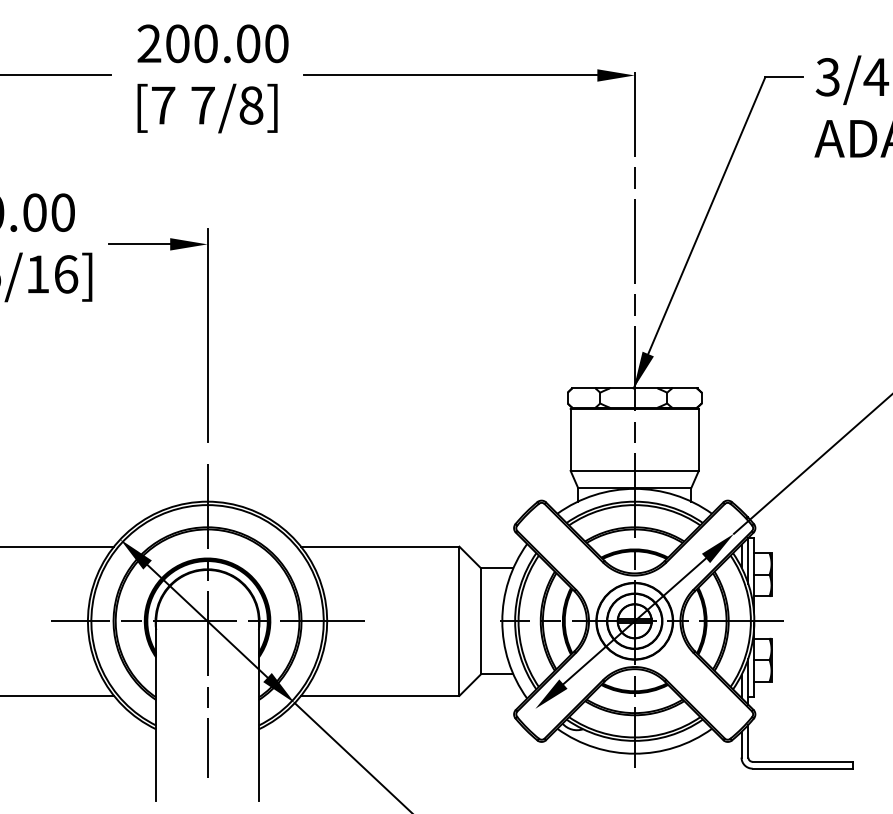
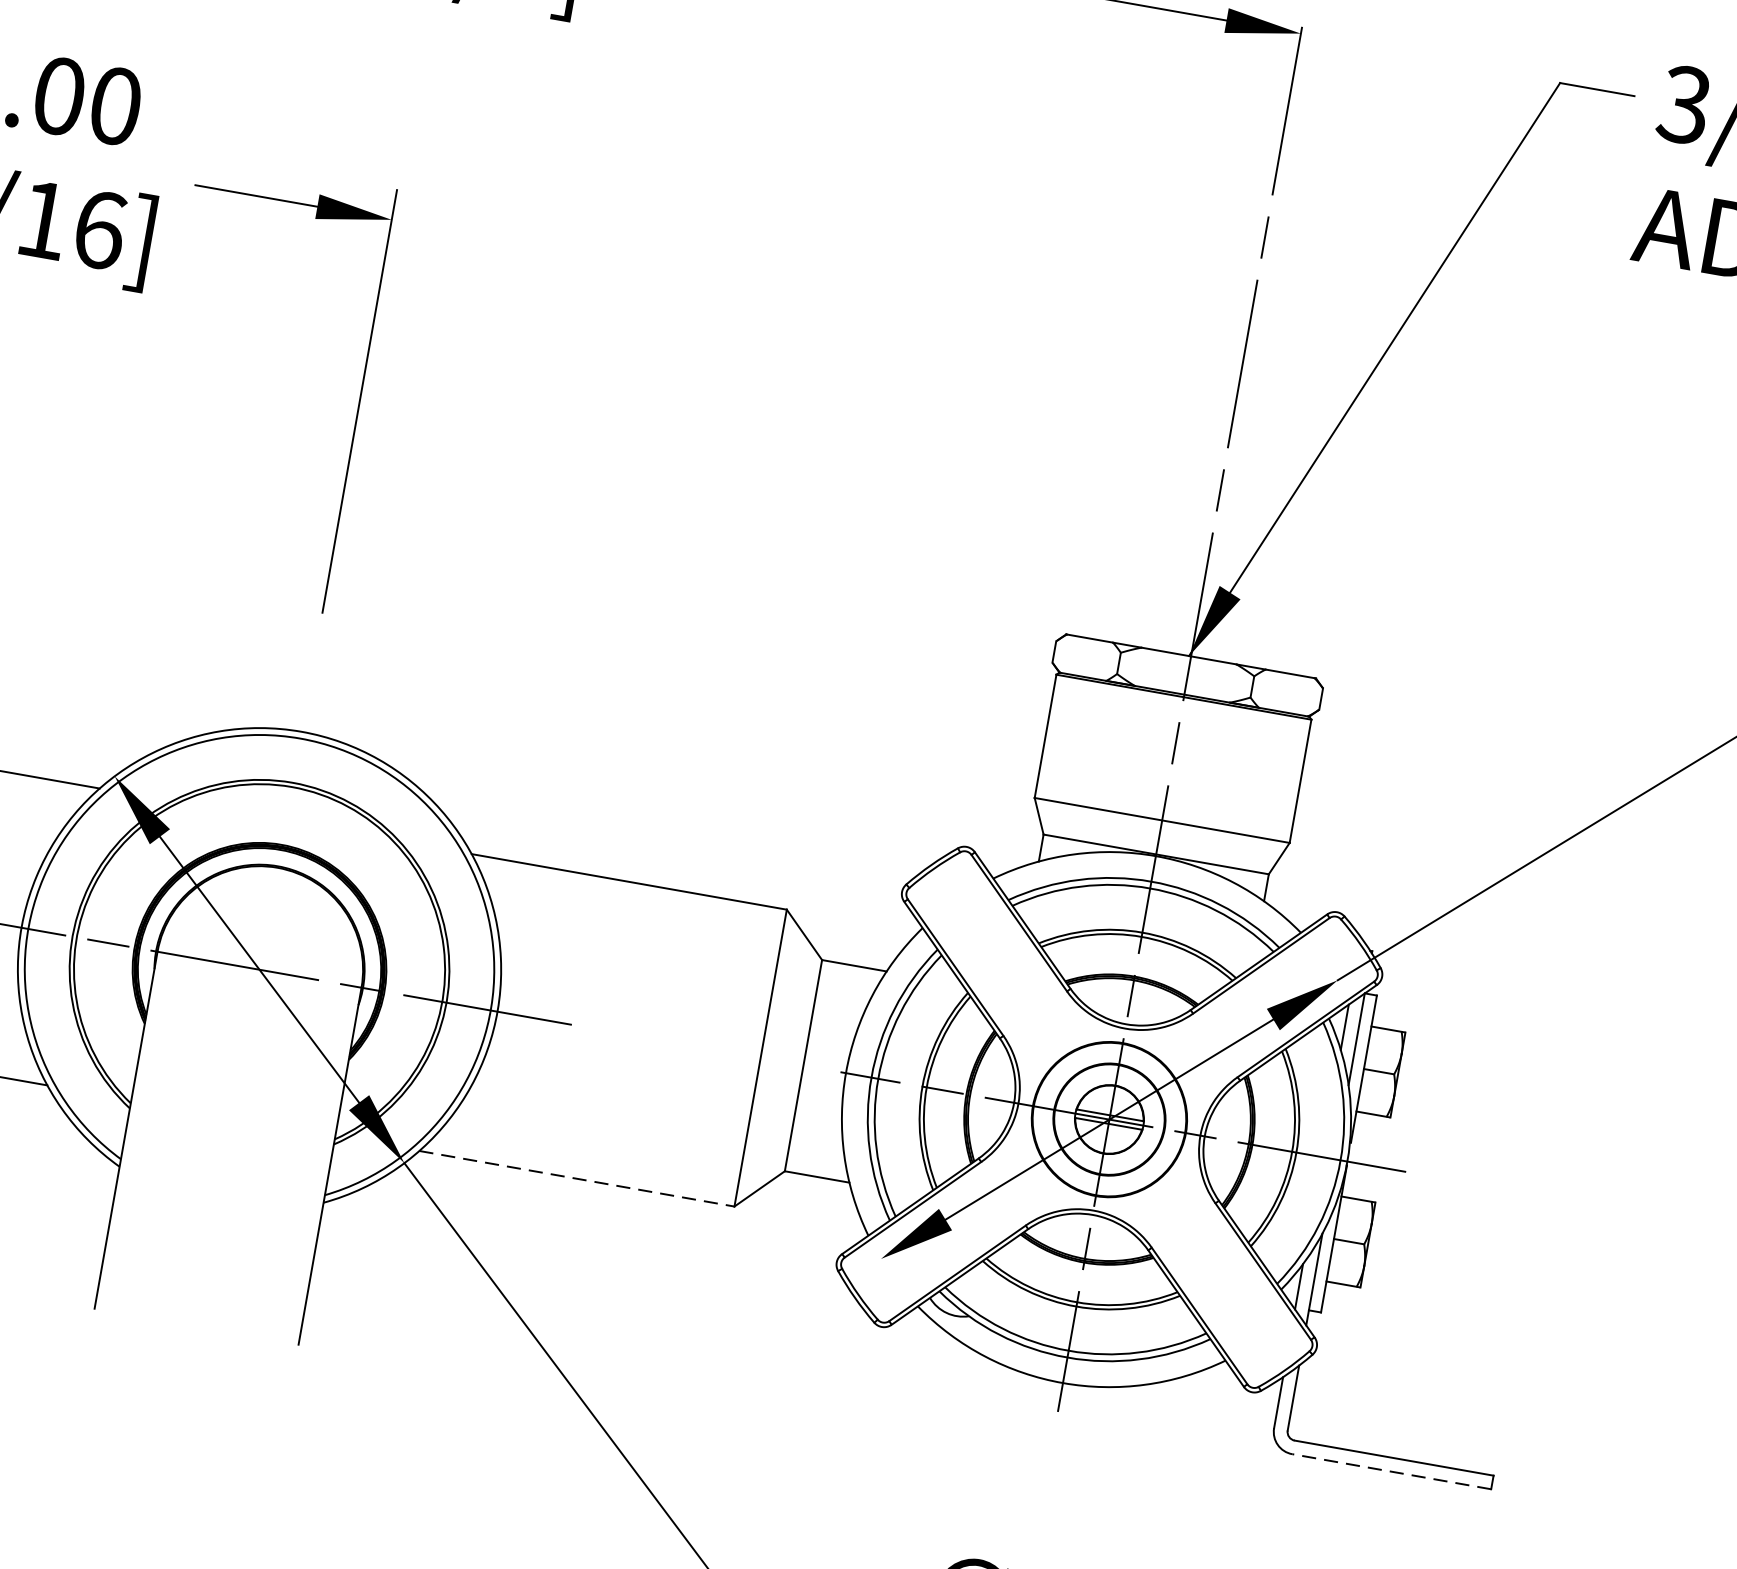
line: (207, 621) -> (259, 970), removed
line: (380, 695) -> (577, 1178), solid -> dashed
line: (802, 768) -> (1391, 1471), solid -> dashed

